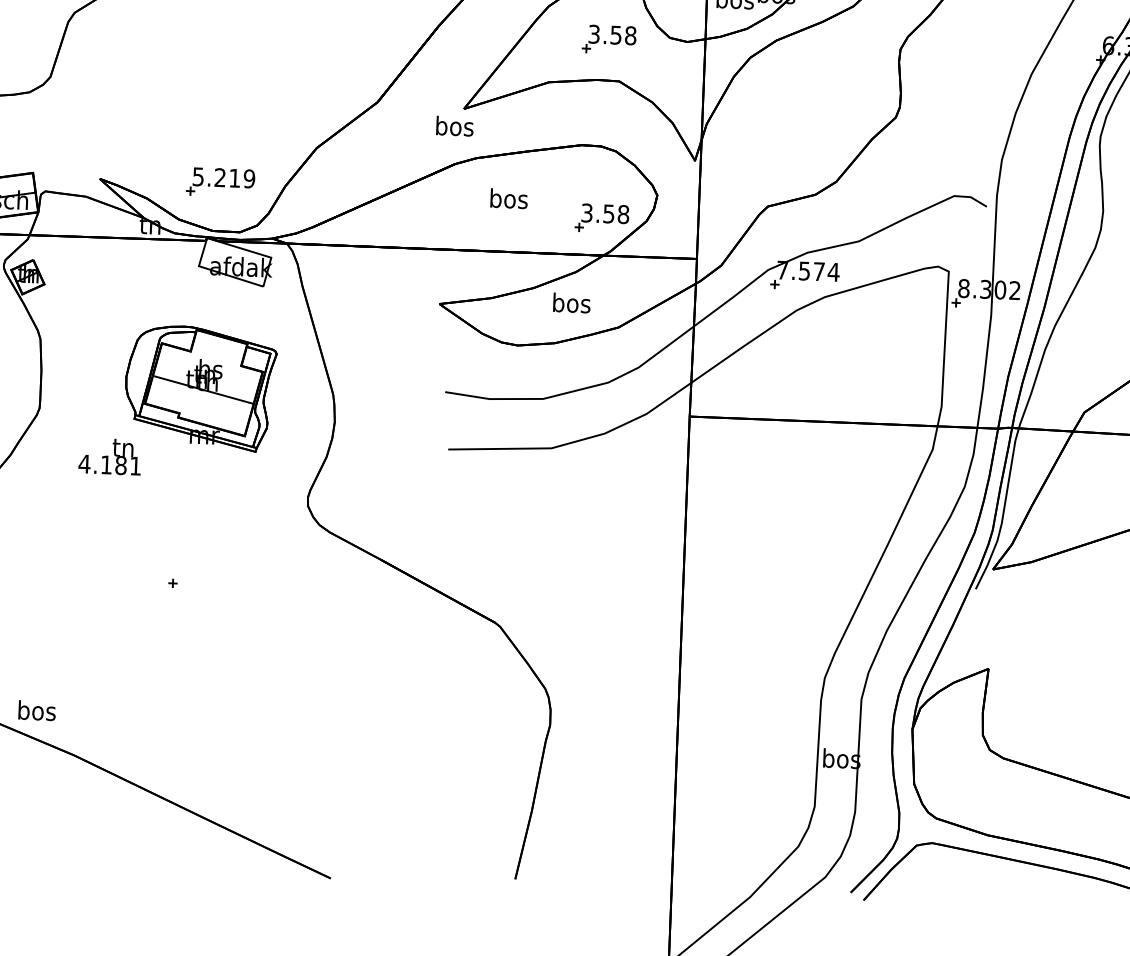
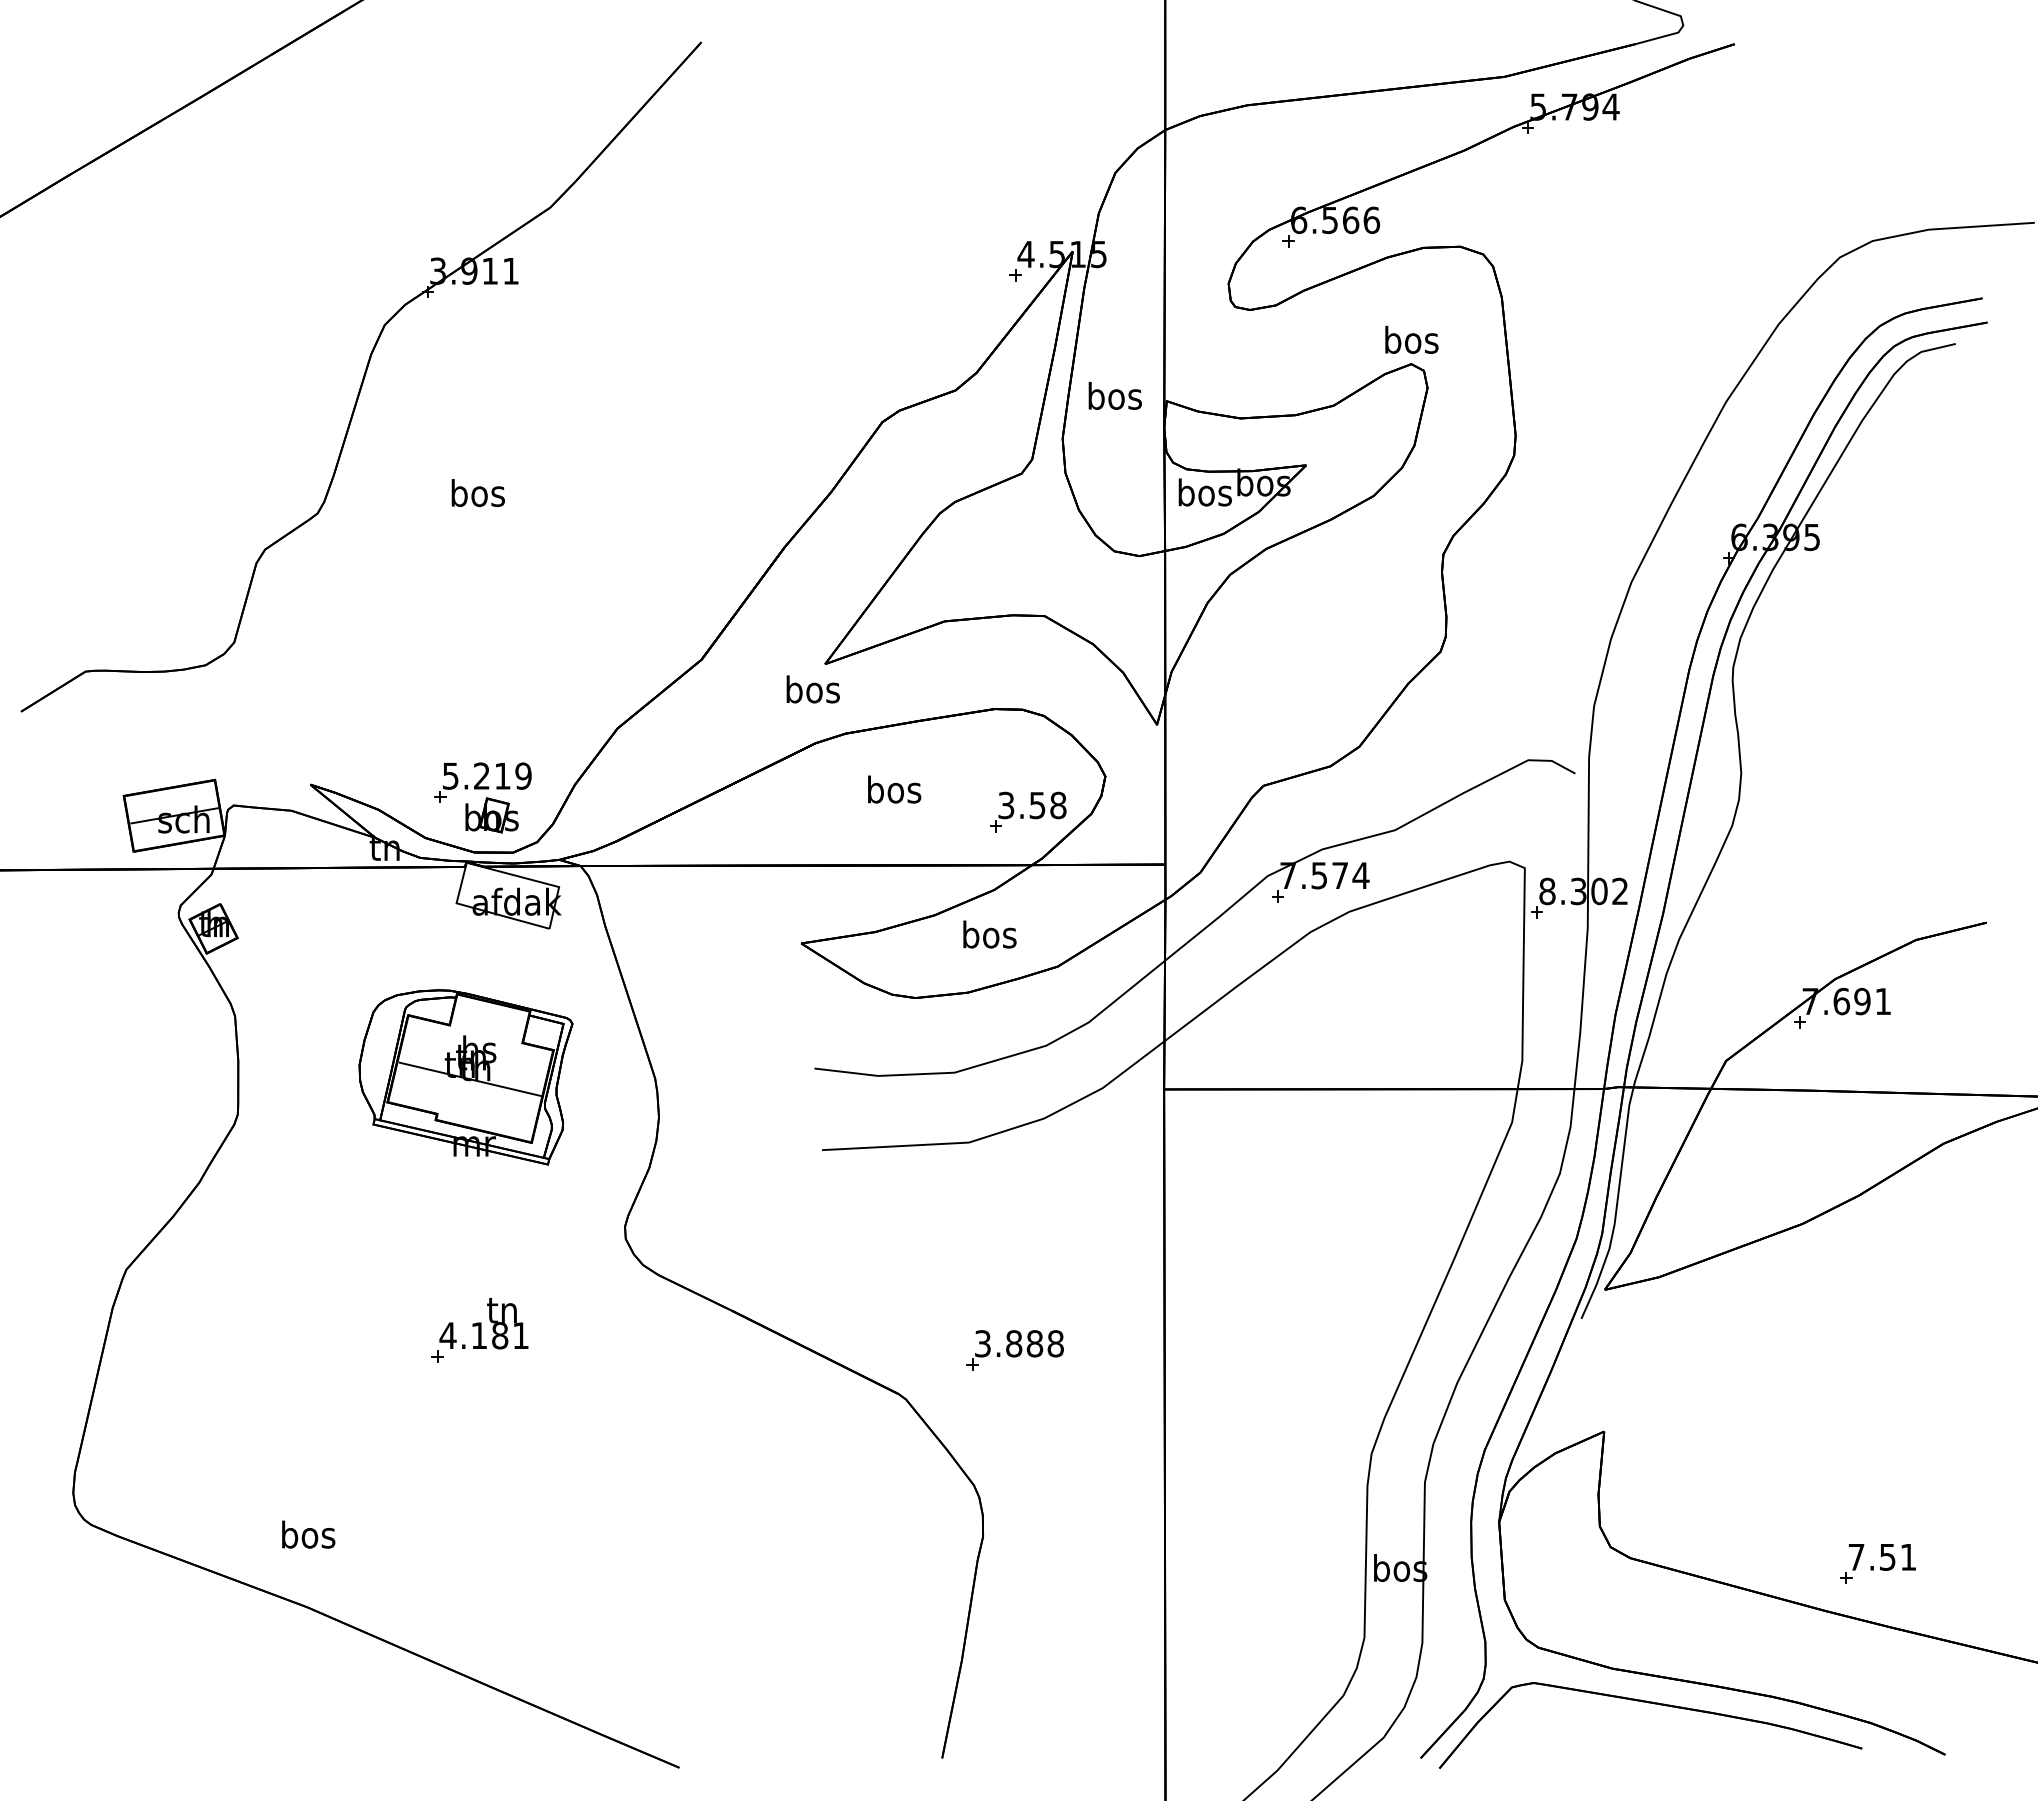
part: (609, 39) -> (1028, 556), removed
part: (225, 205) -> (491, 815), added
text: (109, 456) -> (483, 1323), moved
part: (577, 595) -> (1014, 1350), added
text: (37, 710) -> (308, 1534), moved

